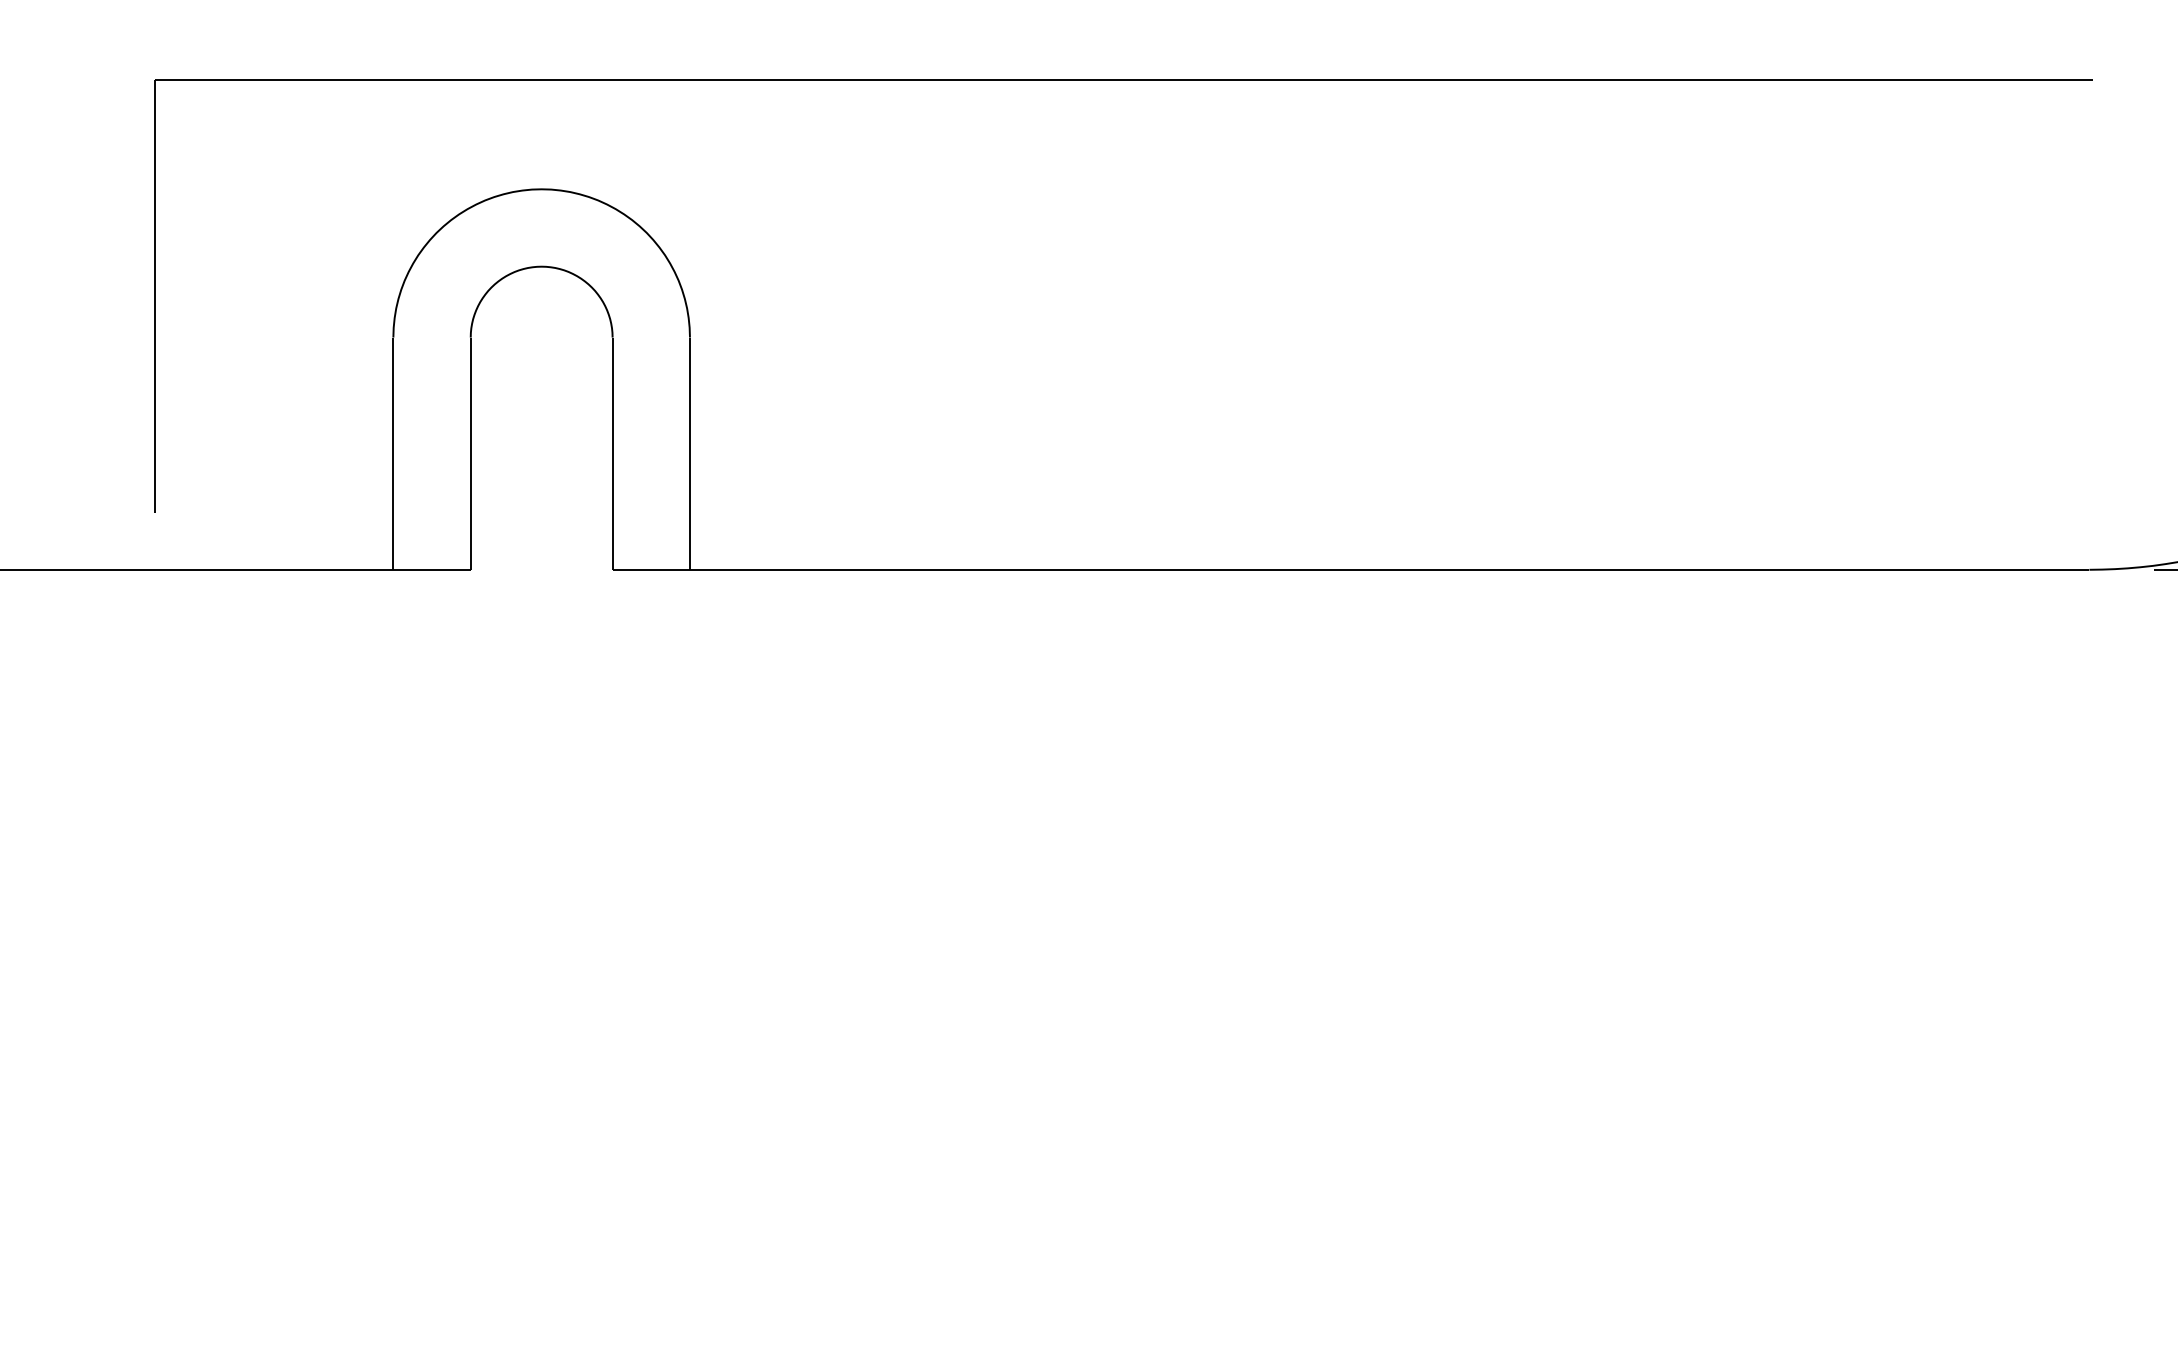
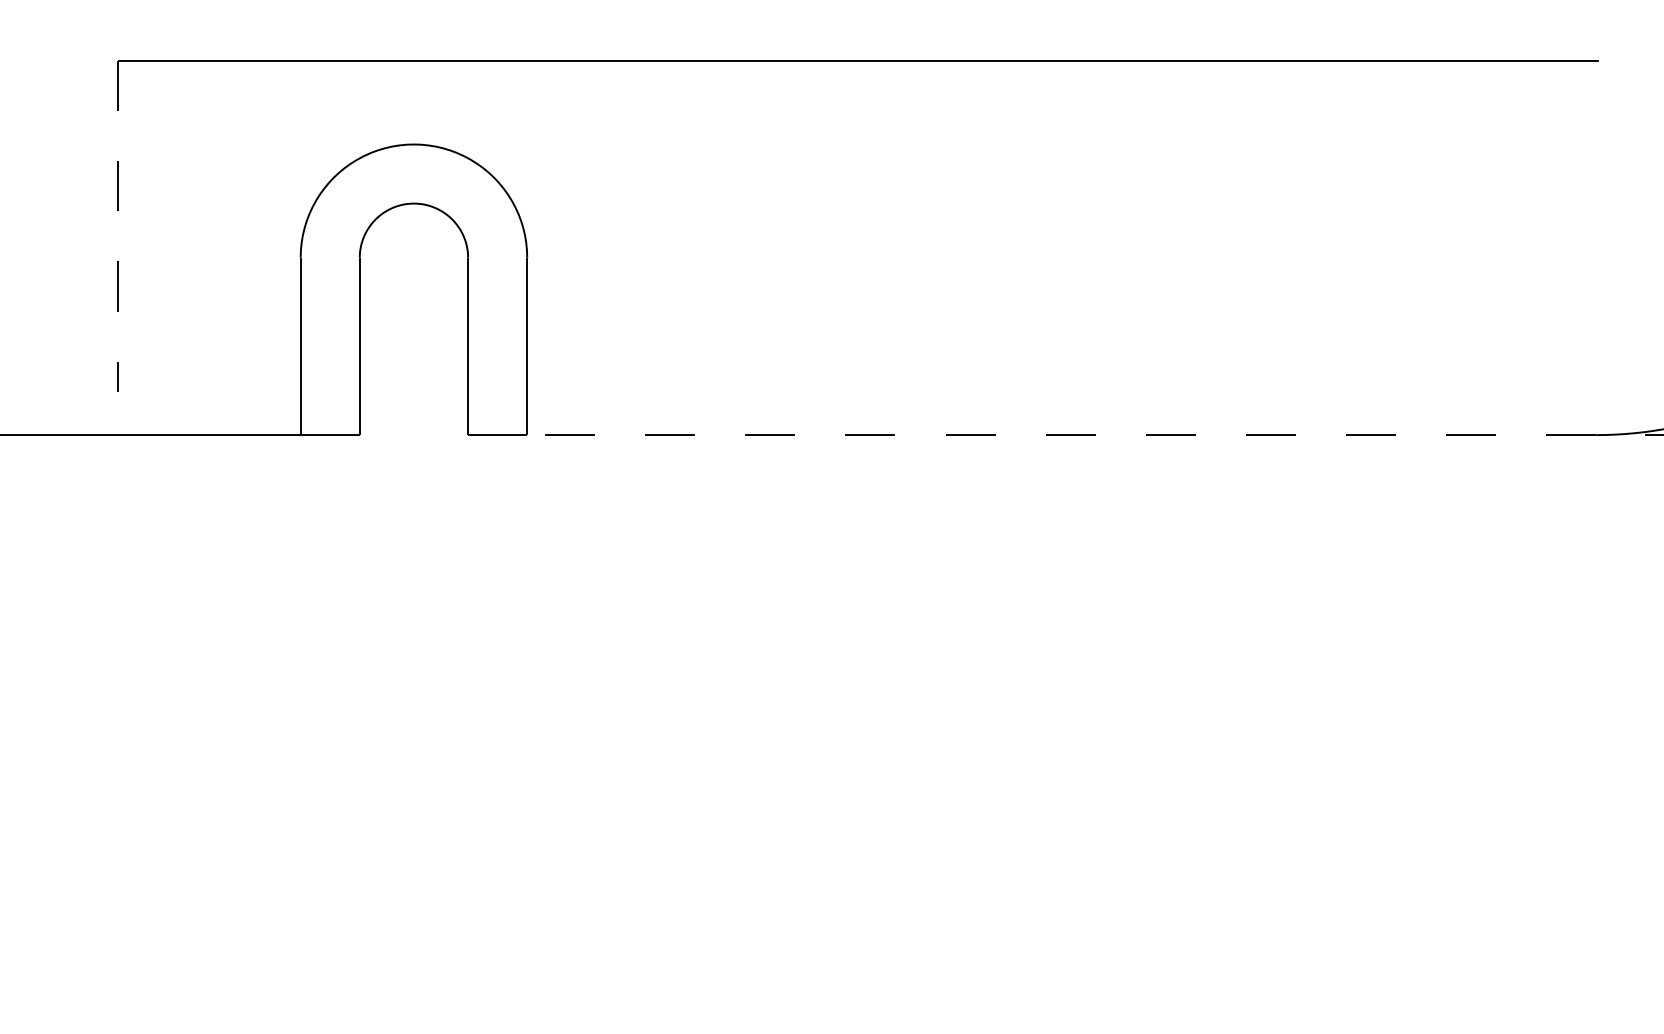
line: (154, 297) -> (118, 227), solid -> dashed
line: (1389, 569) -> (1061, 434), solid -> dashed

